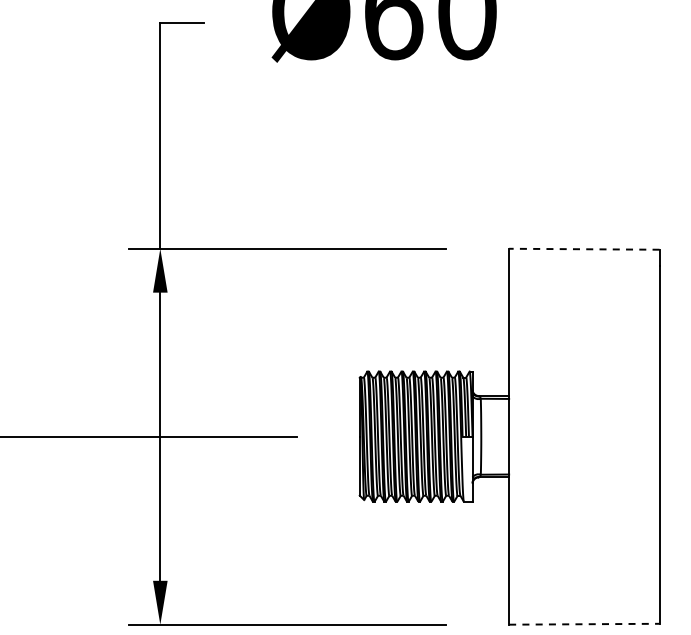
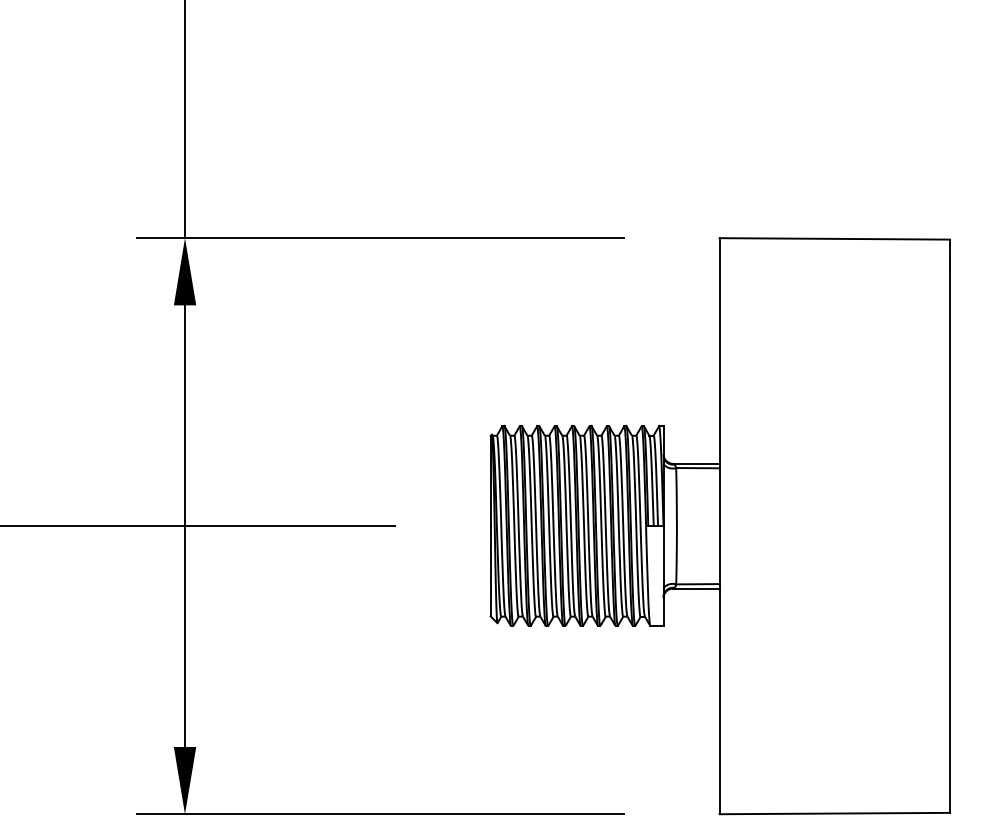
line: (583, 249) -> (833, 239), dashed -> solid
line: (584, 624) -> (835, 813), dashed -> solid

